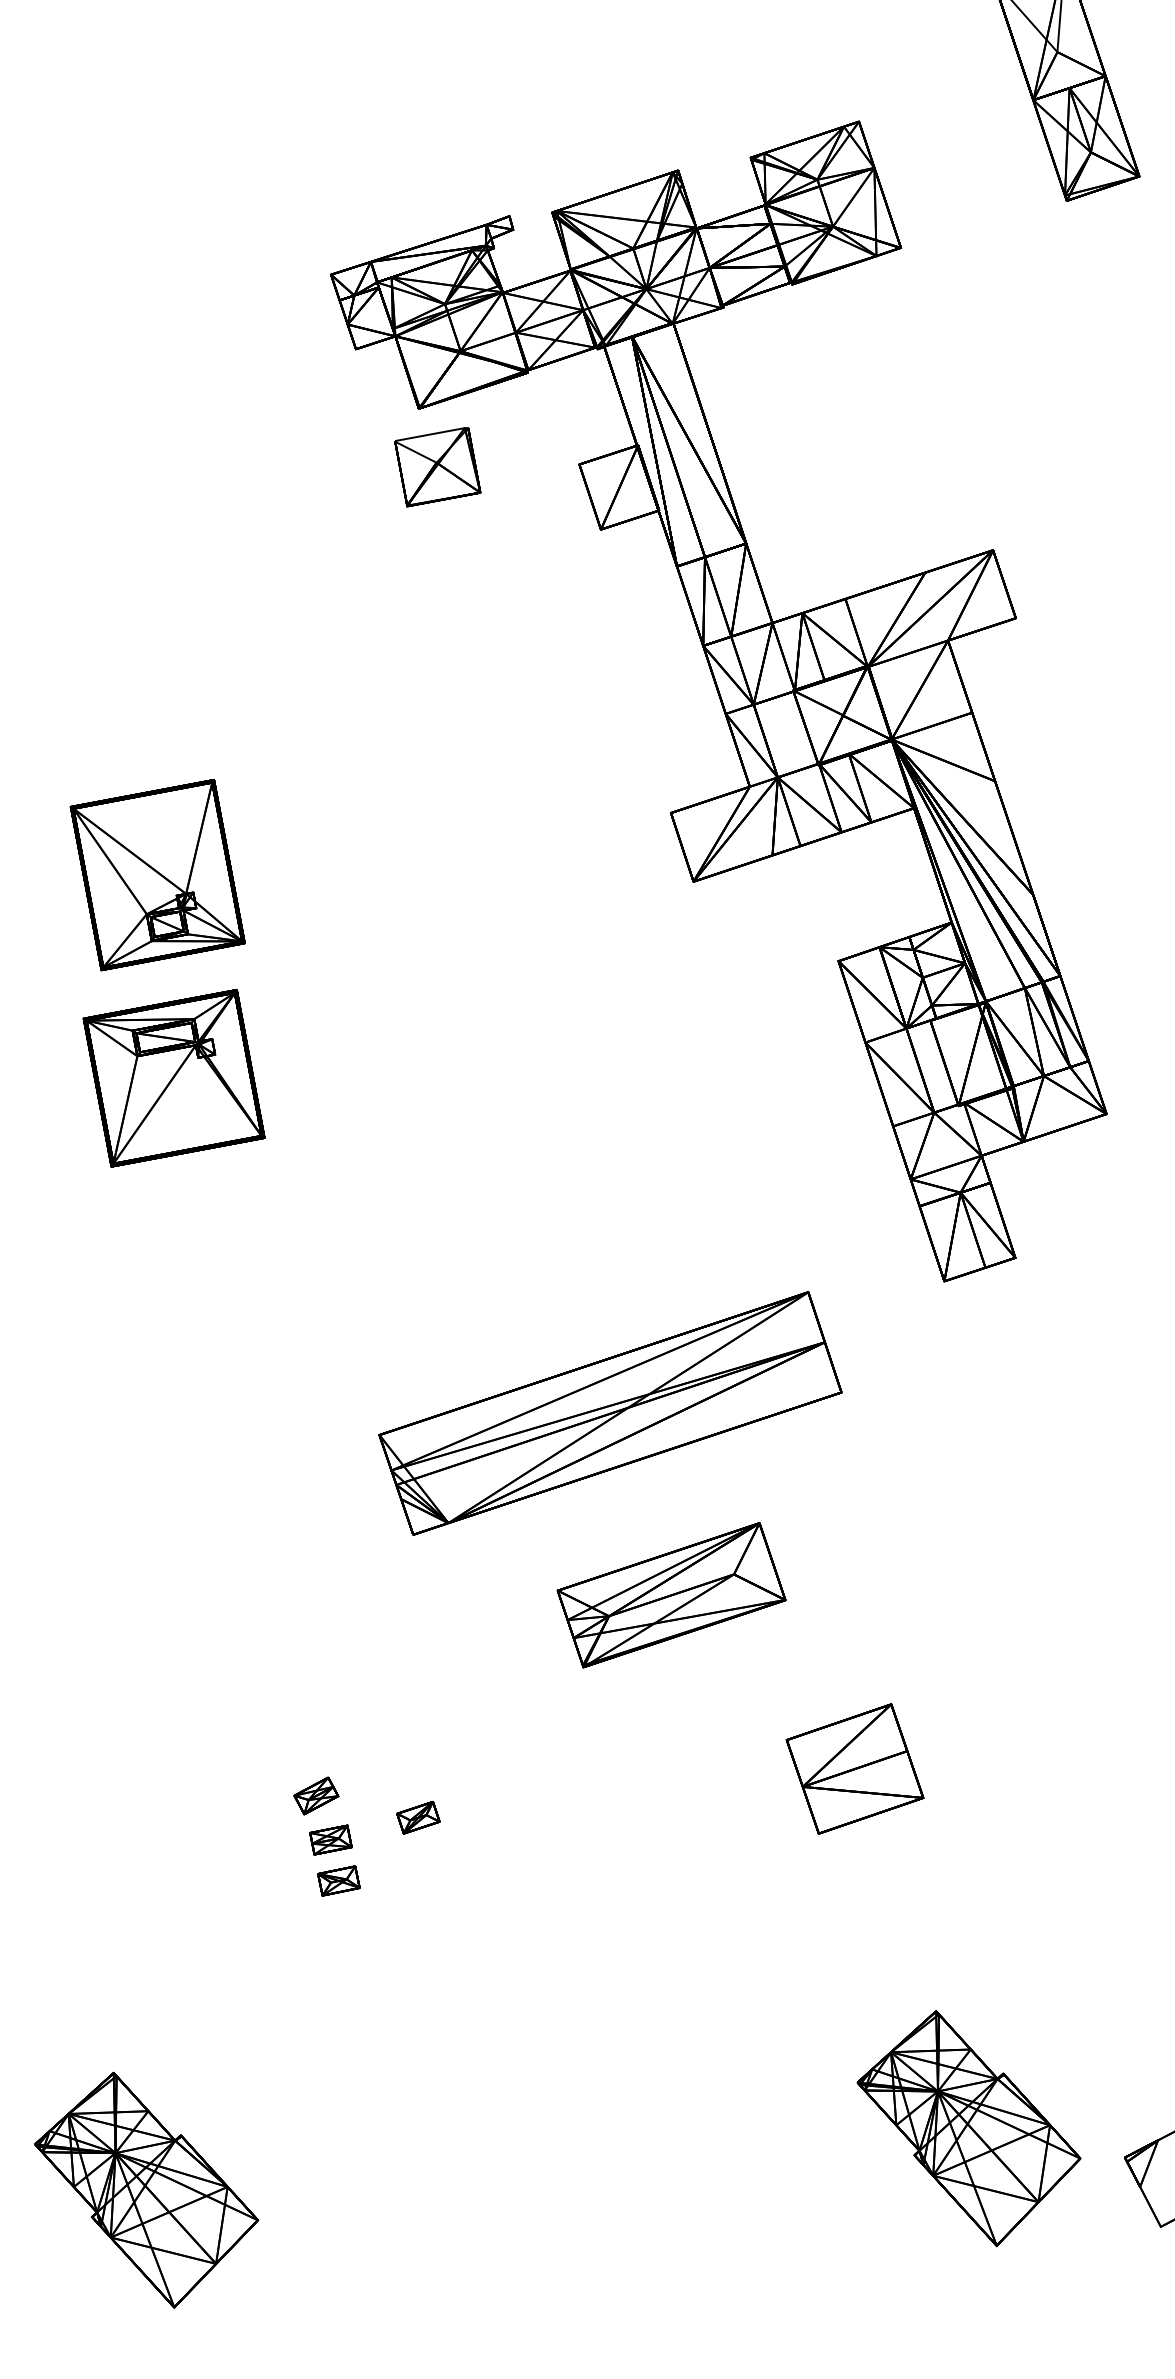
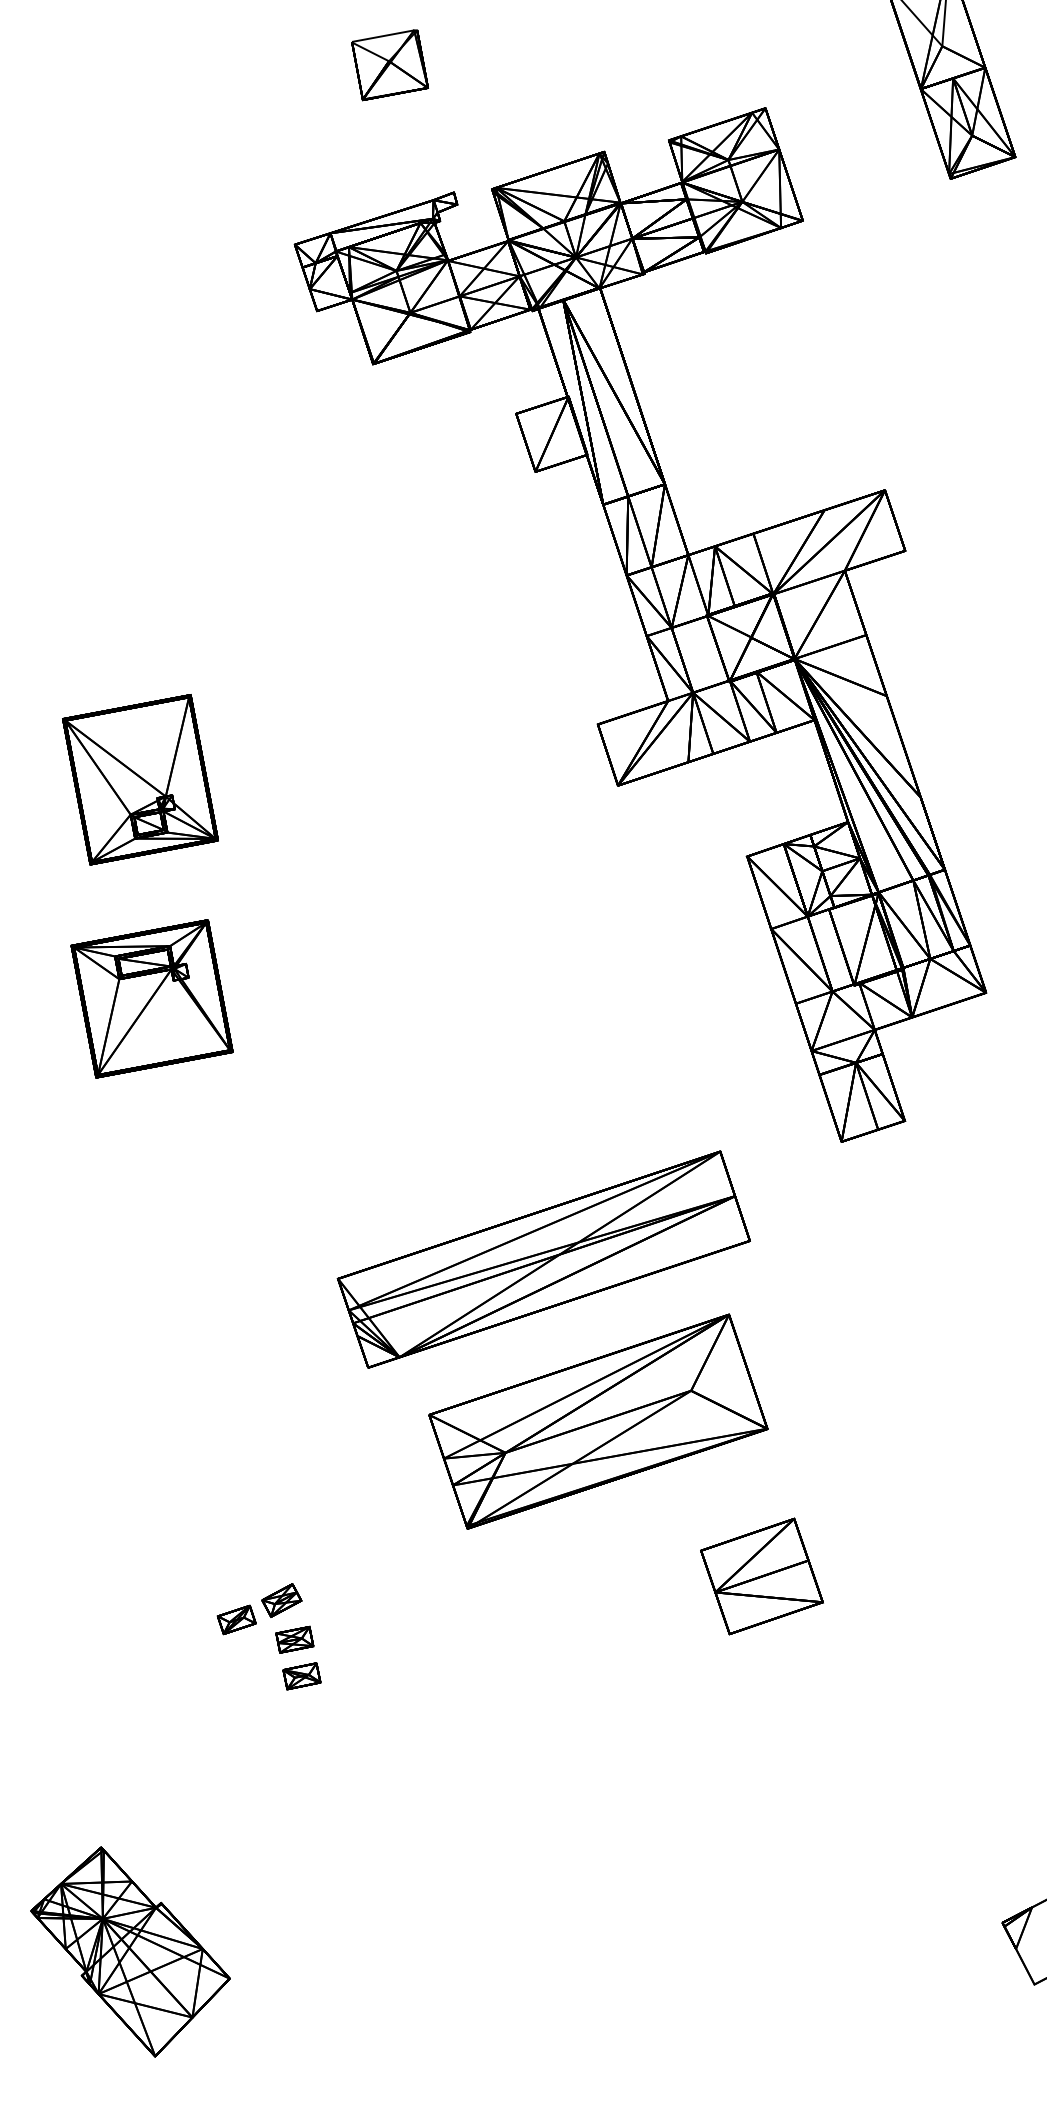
part: (437, 467) -> (389, 65), moved
part: (173, 1077) -> (151, 998), moved
part: (671, 1595) -> (598, 1421), size x1.67
part: (418, 1817) -> (236, 1619), moved
part: (968, 2128) -> (863, 1896), removed

